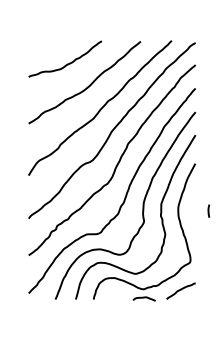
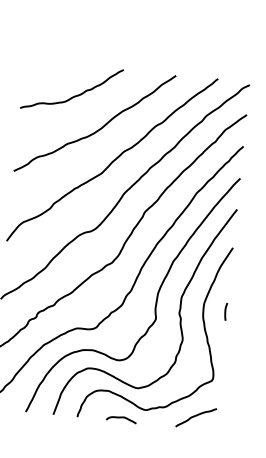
curve: (208, 210) -> (225, 310), moved
curve: (143, 298) -> (120, 418), moved

